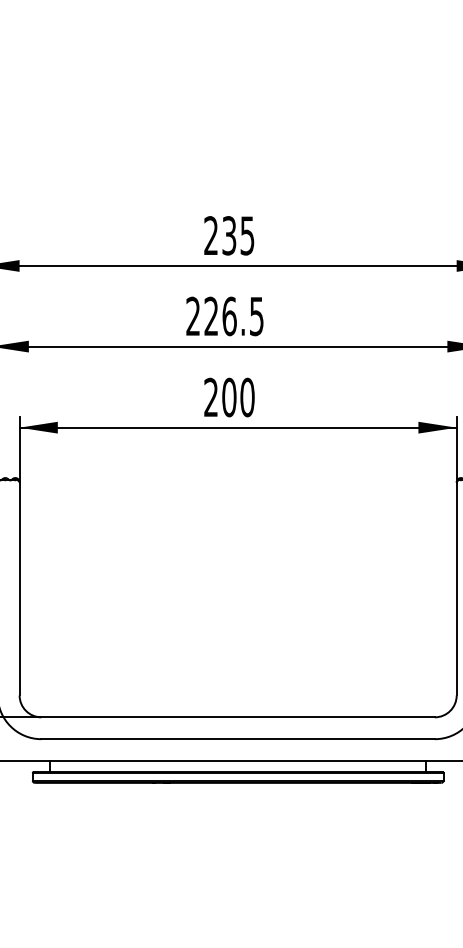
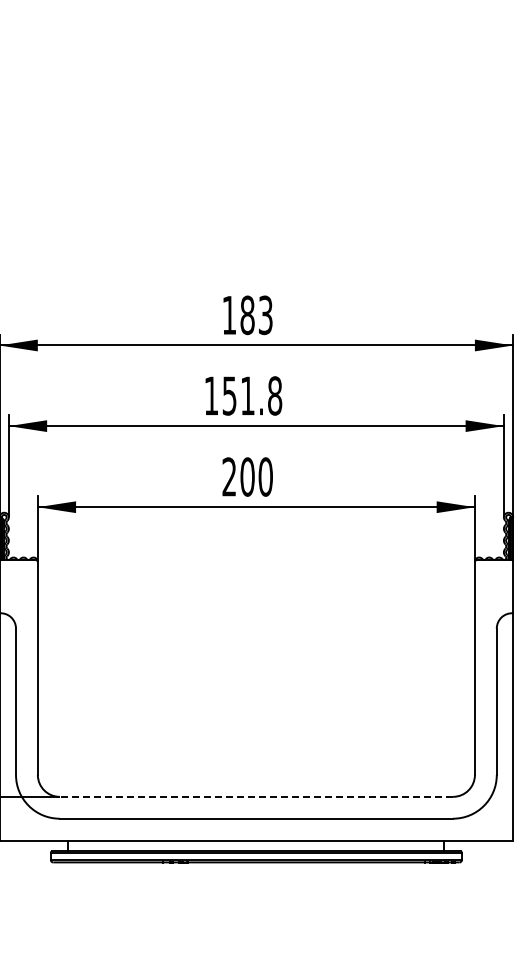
text: (229, 235) -> (247, 315), 235 -> 183
text: (225, 315) -> (243, 395), 226.5 -> 151.8
line: (238, 716) -> (256, 796), solid -> dashed

